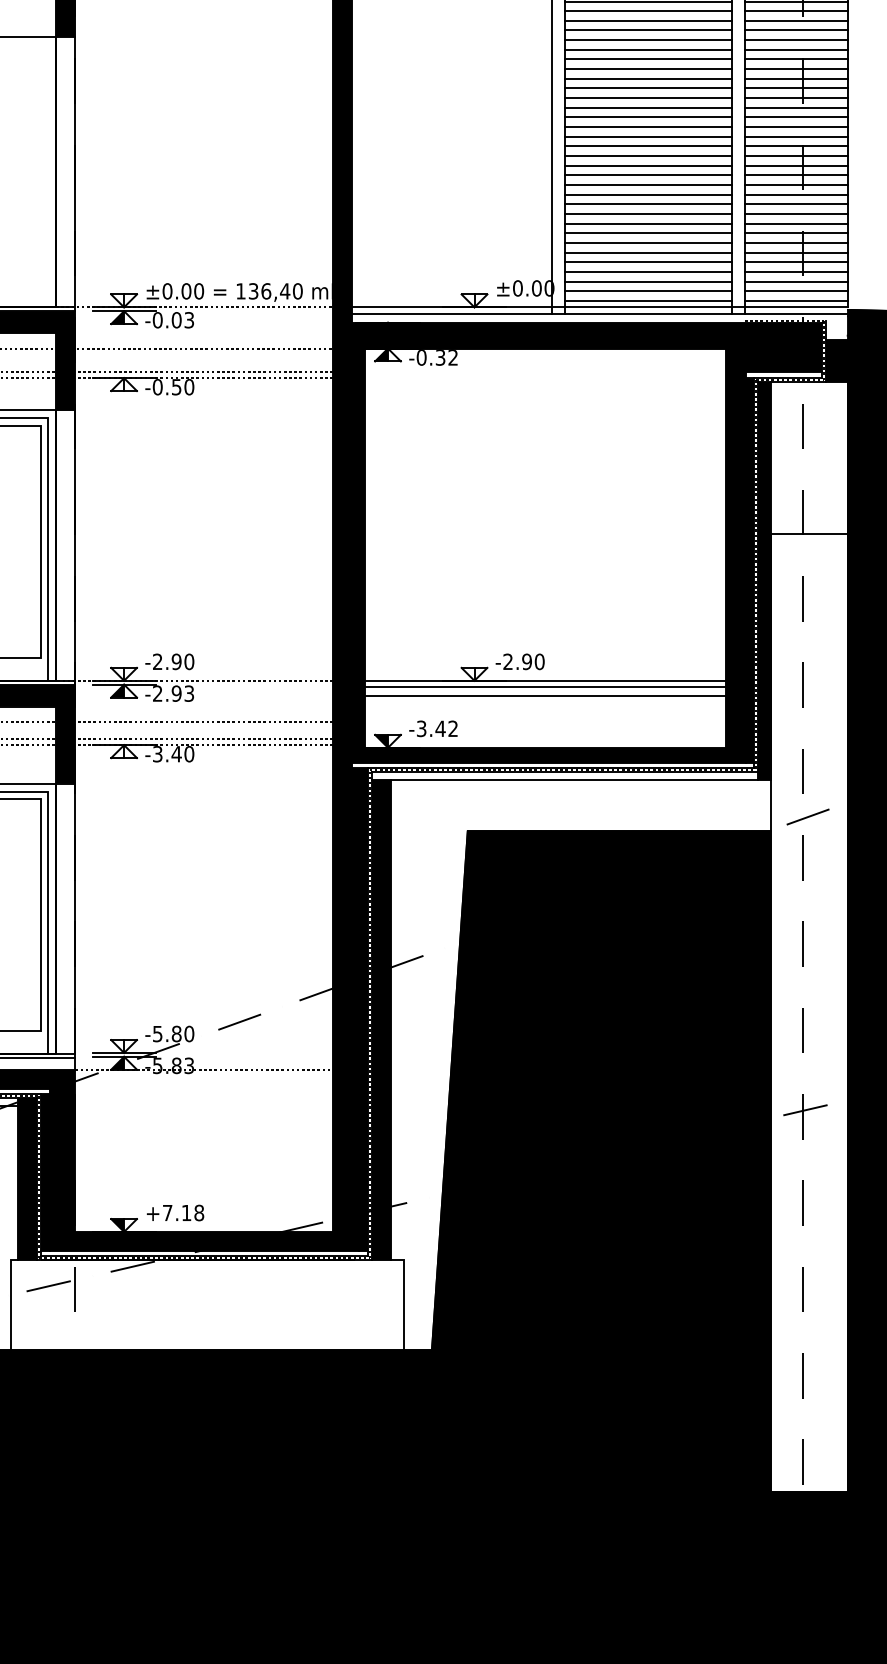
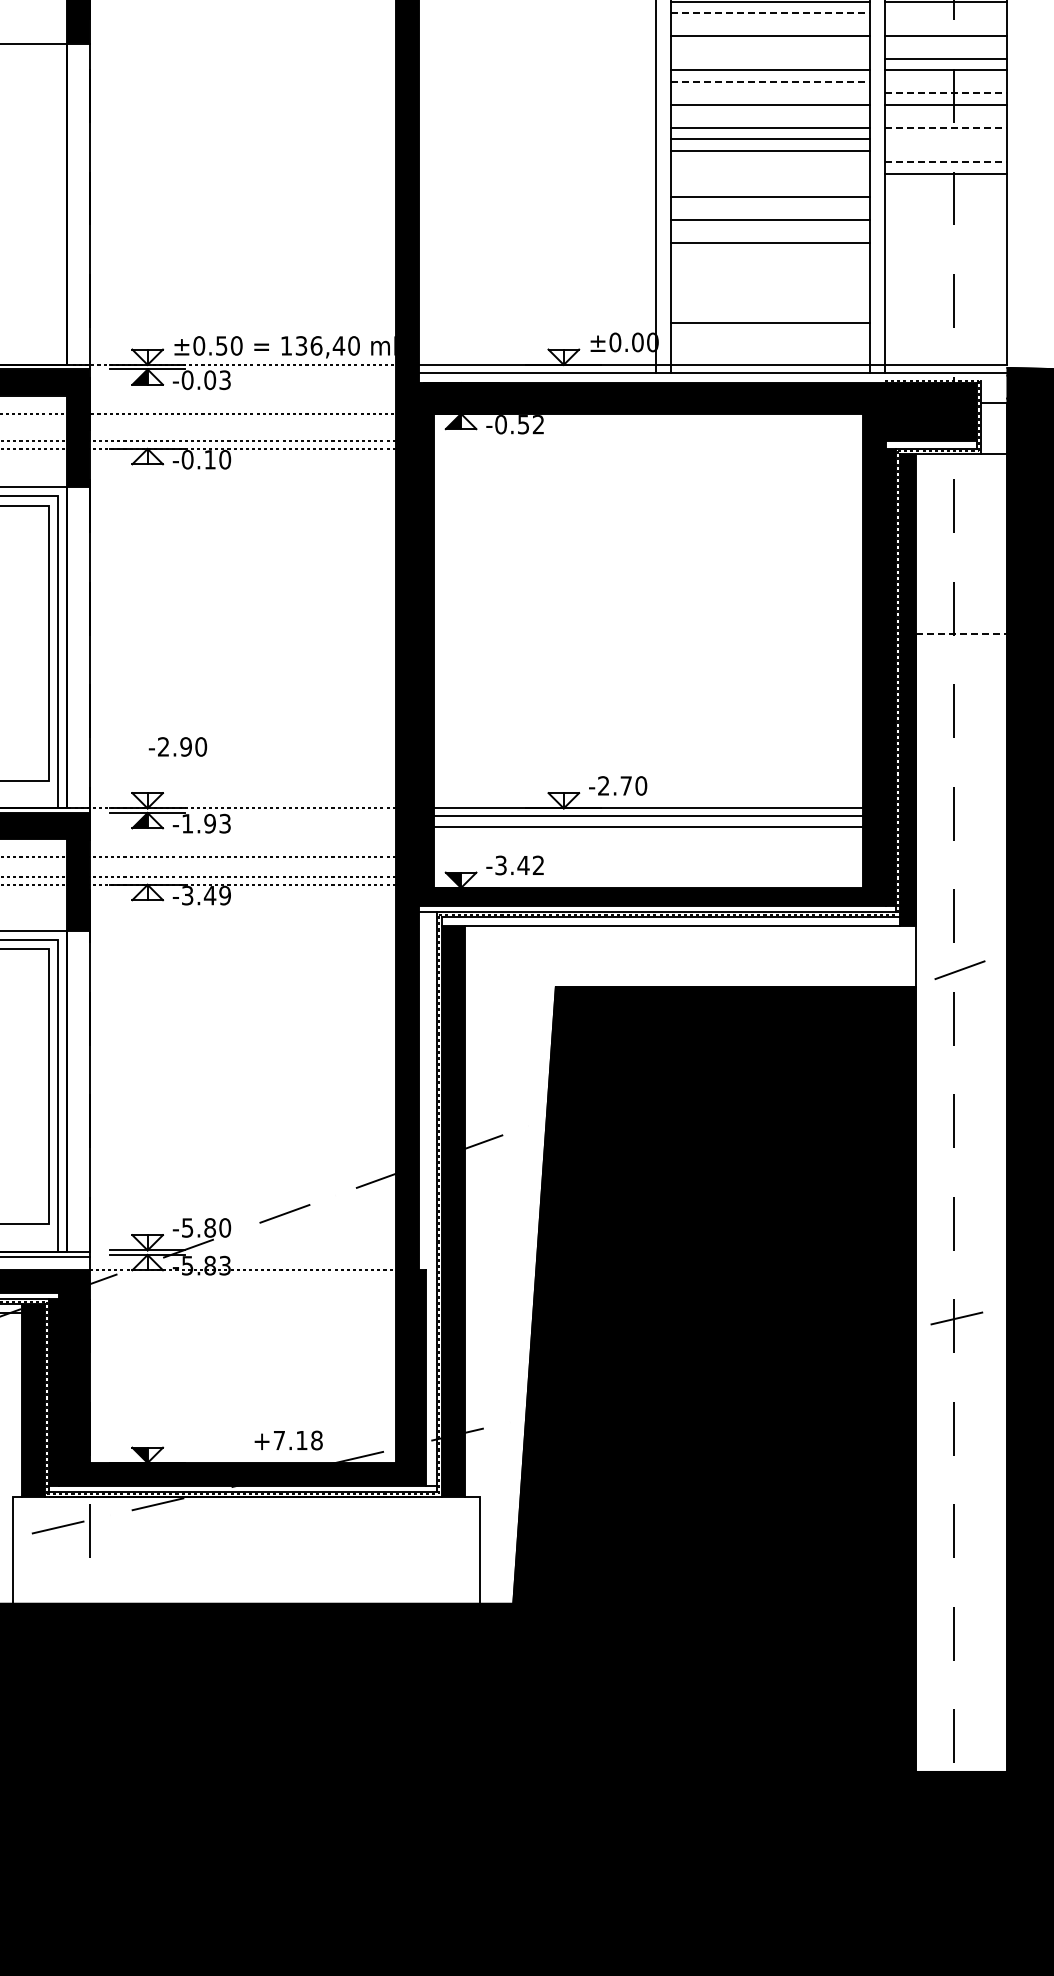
line: (648, 11) -> (770, 13), solid -> dashed
line: (796, 11) -> (946, 13), removed
line: (647, 20) -> (769, 24), removed
line: (796, 20) -> (946, 24), removed
line: (647, 40) -> (769, 47), removed
line: (796, 40) -> (946, 47), removed
line: (647, 50) -> (769, 59), removed
line: (648, 68) -> (770, 81), solid -> dashed
line: (796, 68) -> (946, 81), removed
line: (647, 78) -> (769, 93), removed
line: (796, 78) -> (946, 93), solid -> dashed
line: (647, 98) -> (769, 116), removed
line: (796, 98) -> (946, 116), removed
line: (796, 107) -> (946, 127), solid -> dashed
line: (796, 117) -> (946, 139), removed
line: (796, 126) -> (946, 150), removed
line: (647, 136) -> (769, 162), removed
line: (796, 136) -> (946, 162), solid -> dashed
line: (647, 146) -> (769, 173), removed
line: (647, 156) -> (769, 185), removed
line: (796, 156) -> (946, 185), removed
line: (796, 165) -> (946, 196), removed
line: (647, 175) -> (769, 208), removed
line: (796, 175) -> (946, 208), removed
line: (796, 184) -> (946, 219), removed
line: (647, 195) -> (769, 231), removed
line: (796, 195) -> (946, 231), removed
line: (796, 204) -> (946, 242), removed
line: (647, 214) -> (769, 254), removed
line: (796, 214) -> (946, 254), removed
line: (647, 223) -> (769, 265), removed
line: (796, 223) -> (946, 265), removed
line: (647, 232) -> (769, 276), removed
line: (796, 232) -> (946, 276), removed
line: (647, 243) -> (769, 288), removed
line: (796, 243) -> (946, 288), removed
line: (647, 252) -> (769, 299), removed
line: (796, 252) -> (946, 299), removed
line: (647, 262) -> (769, 311), removed
line: (796, 262) -> (946, 311), removed
line: (796, 271) -> (946, 322), removed
line: (647, 281) -> (769, 334), removed
line: (796, 281) -> (946, 334), removed
text: (186, 291) -> (221, 345), ±0.00 -> ±0.50
line: (647, 291) -> (769, 345), removed
line: (796, 291) -> (946, 345), removed
line: (647, 301) -> (769, 357), removed
line: (796, 301) -> (946, 357), removed
text: (440, 357) -> (523, 424), -0.32 -> -0.52
fill: (837, 360) -> (994, 428), removed
text: (176, 387) -> (209, 459), -0.50 -> -0.10
line: (809, 534) -> (961, 634), solid -> dashed
text: (169, 661) -> (177, 746), moved
text: (527, 661) -> (626, 785), -2.90 -> -2.70
text: (157, 693) -> (187, 823), -2.93 -> -1.93
text: (189, 754) -> (225, 895), -3.40 -> -3.49
fill: (359, 1009) -> (427, 1198), removed
fill: (117, 1063) -> (139, 1262), removed
text: (175, 1213) -> (288, 1440), moved

